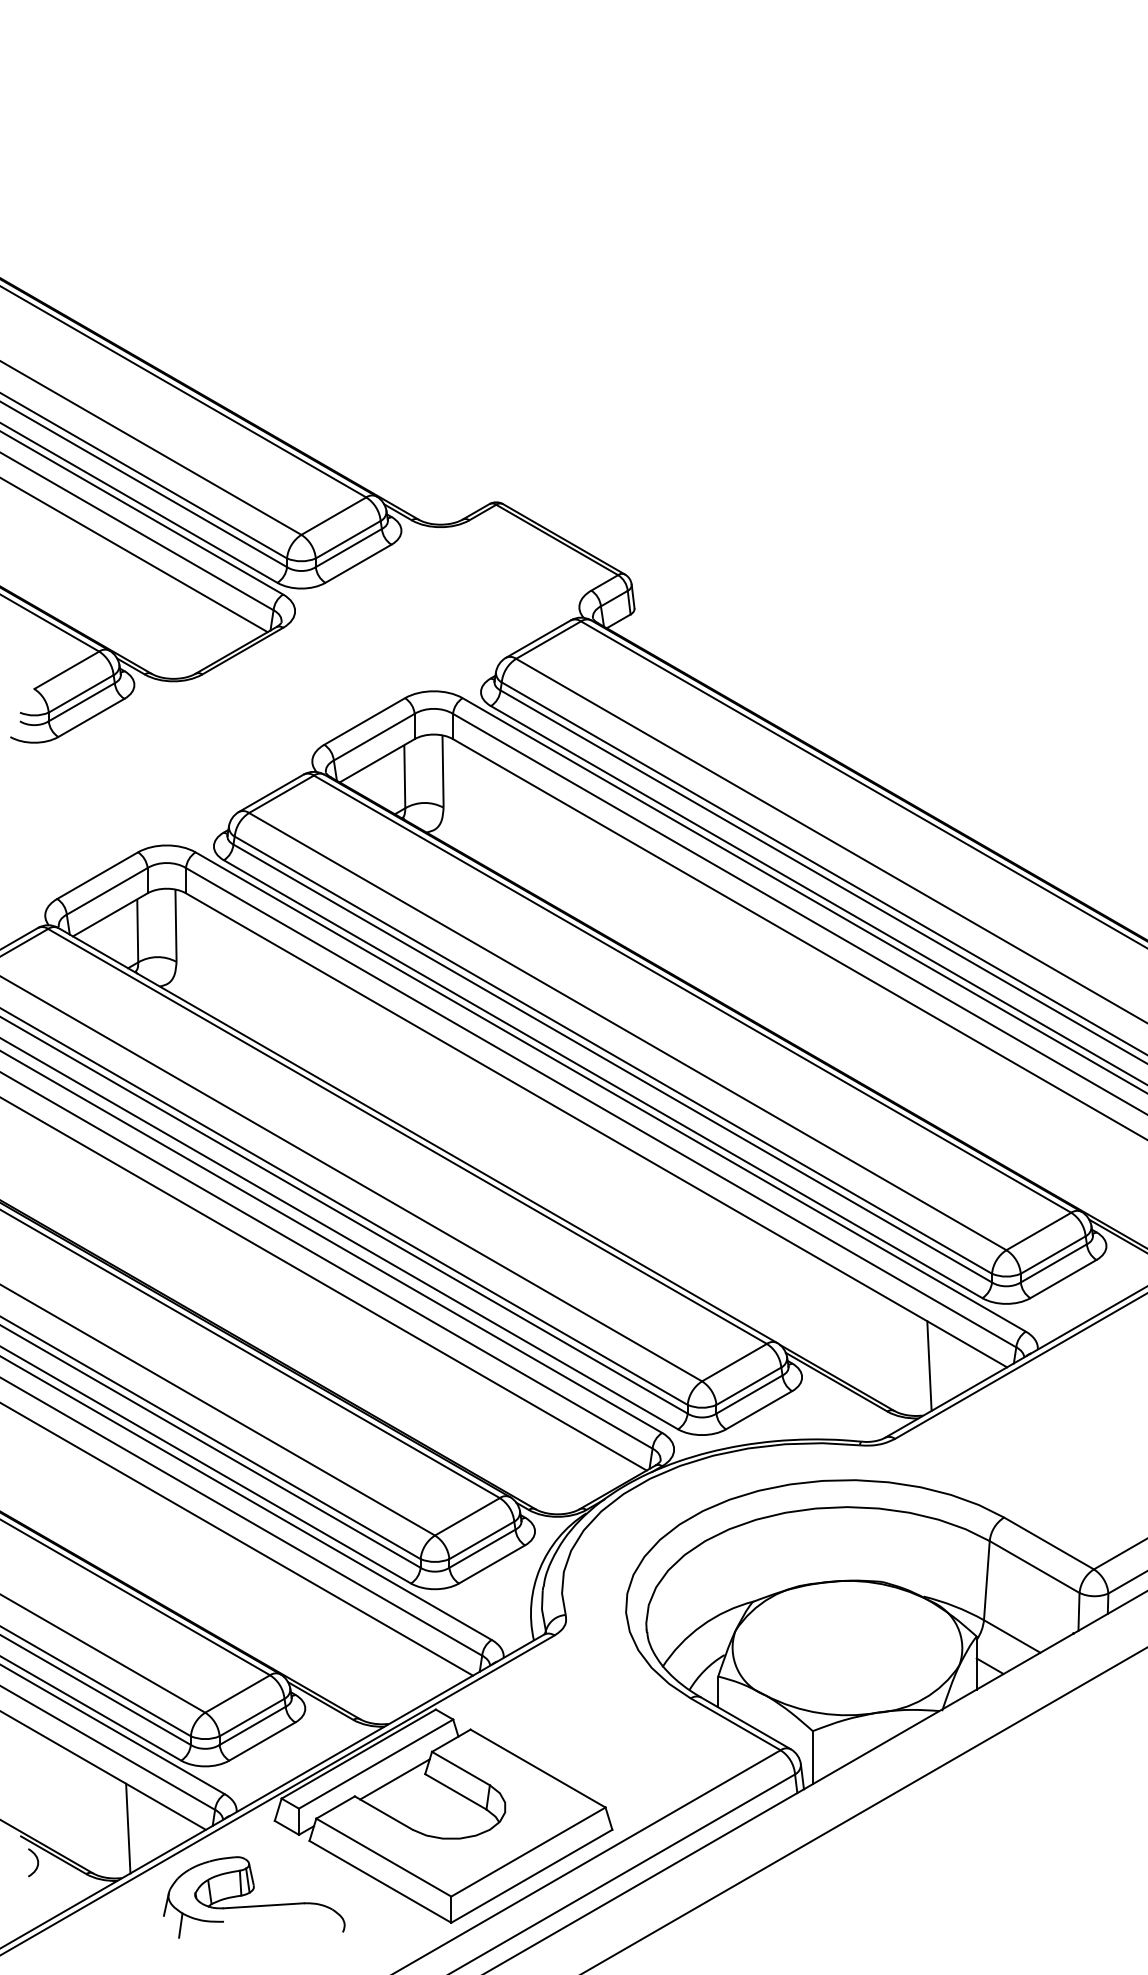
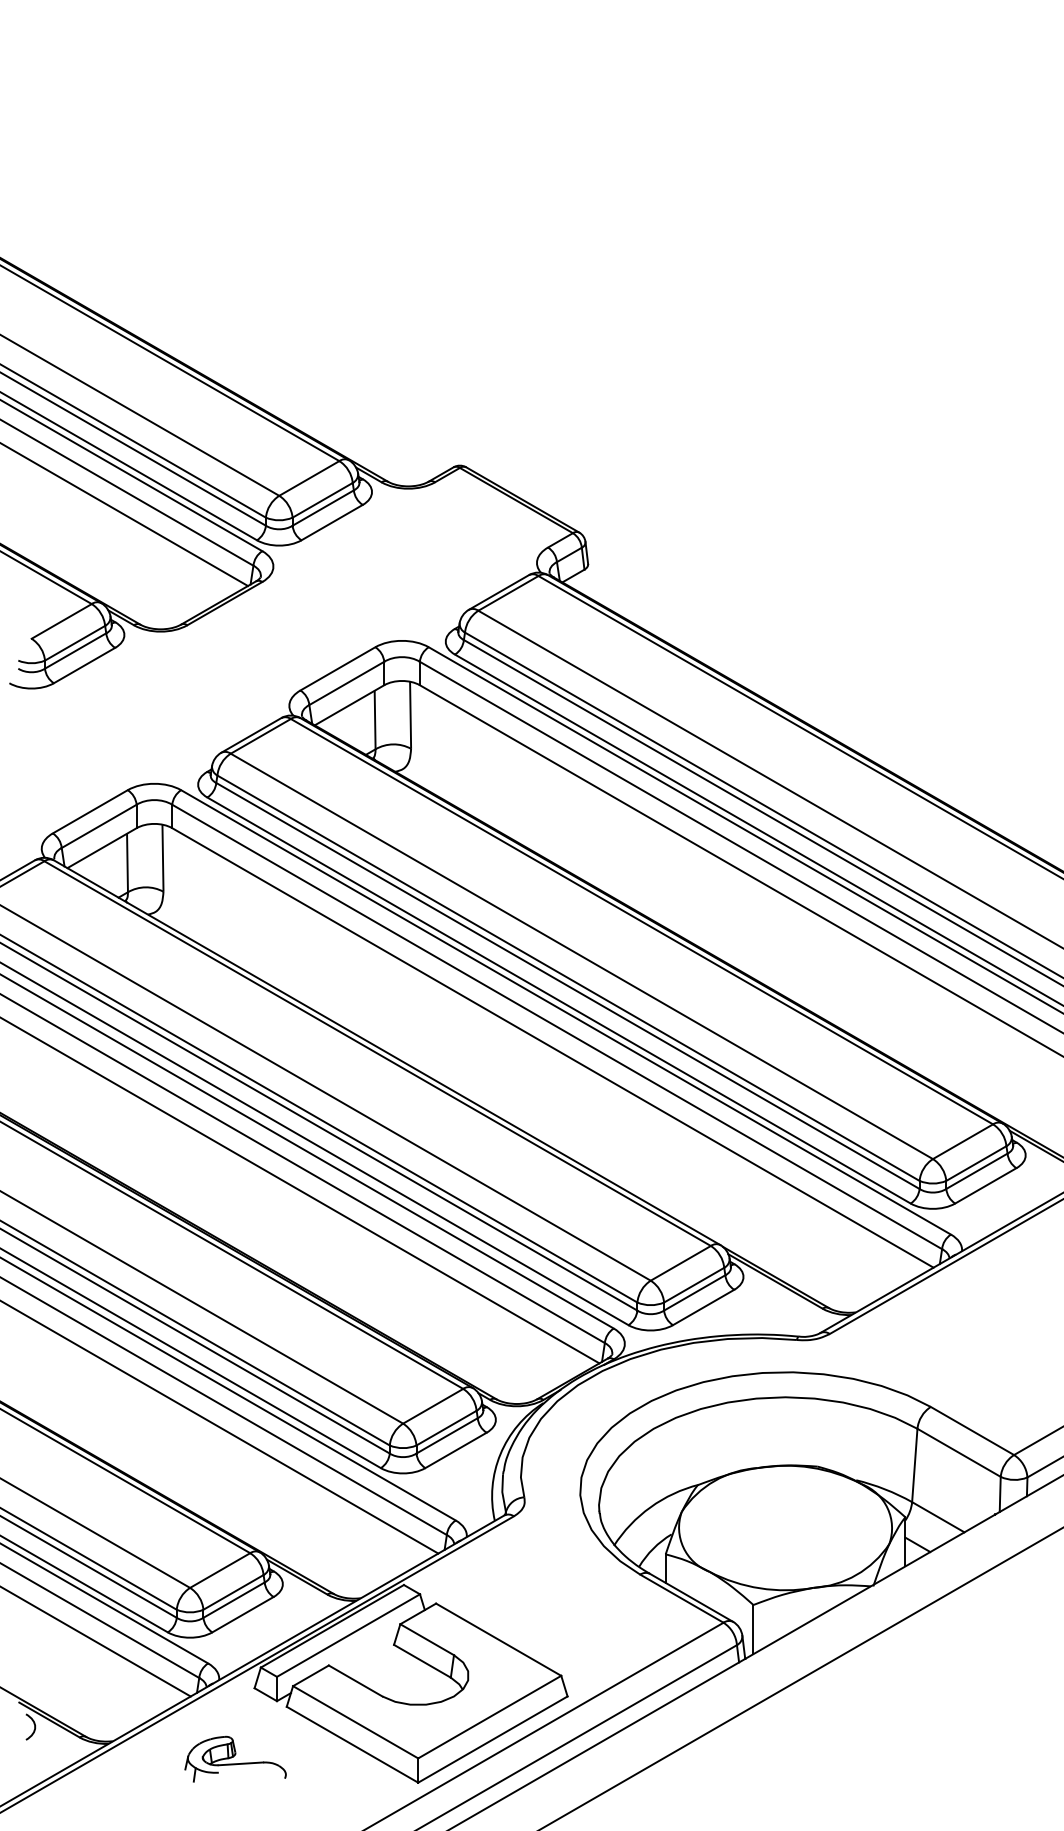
line: (929, 1365) -> (861, 1265), removed
line: (394, 1779) -> (365, 1649), removed
line: (128, 1828) -> (118, 1695), removed
part: (254, 1897) -> (235, 1759), size x0.6

